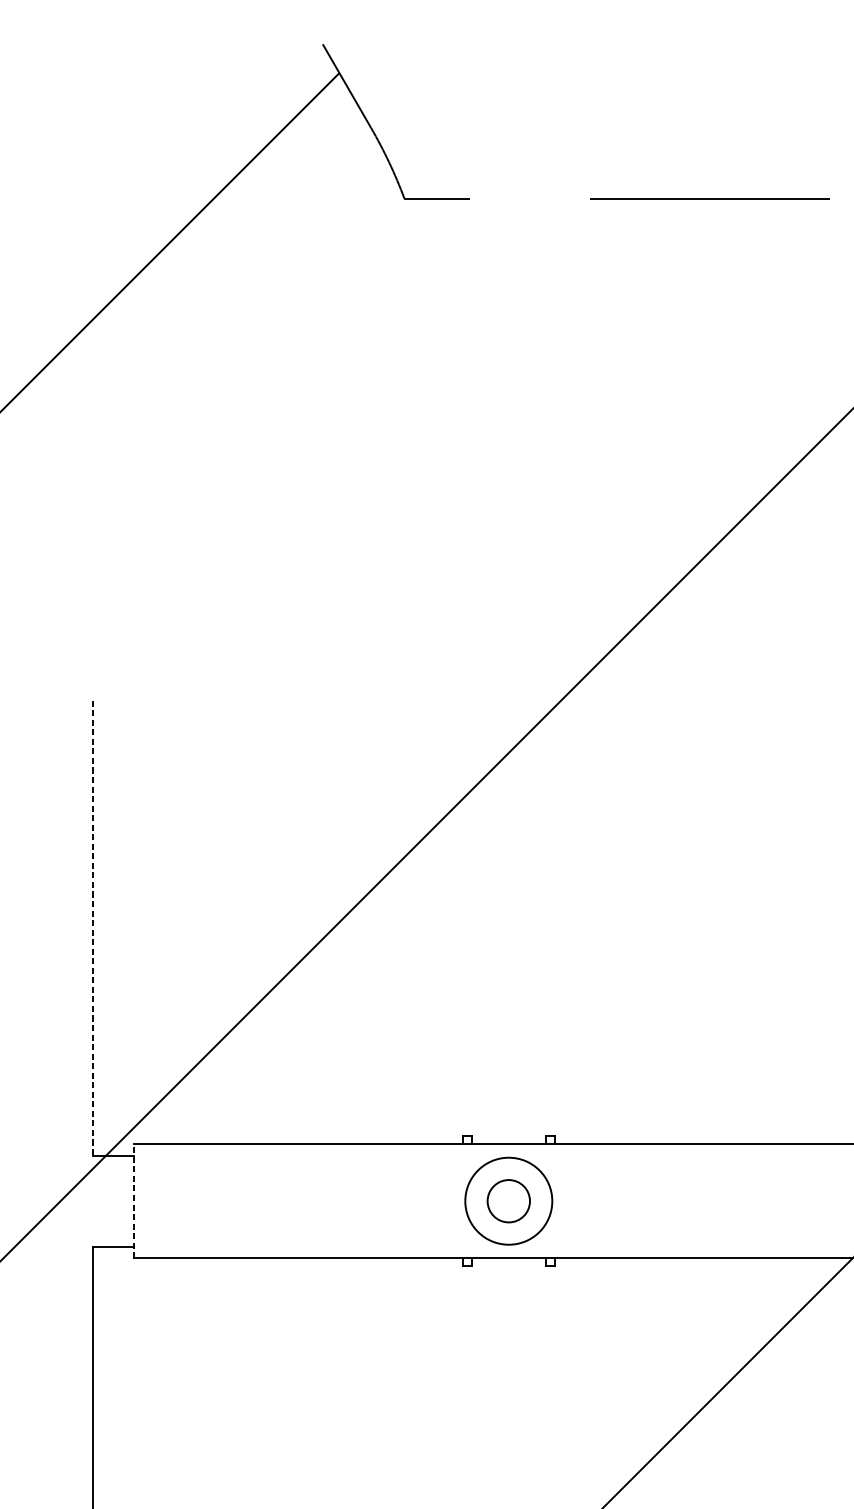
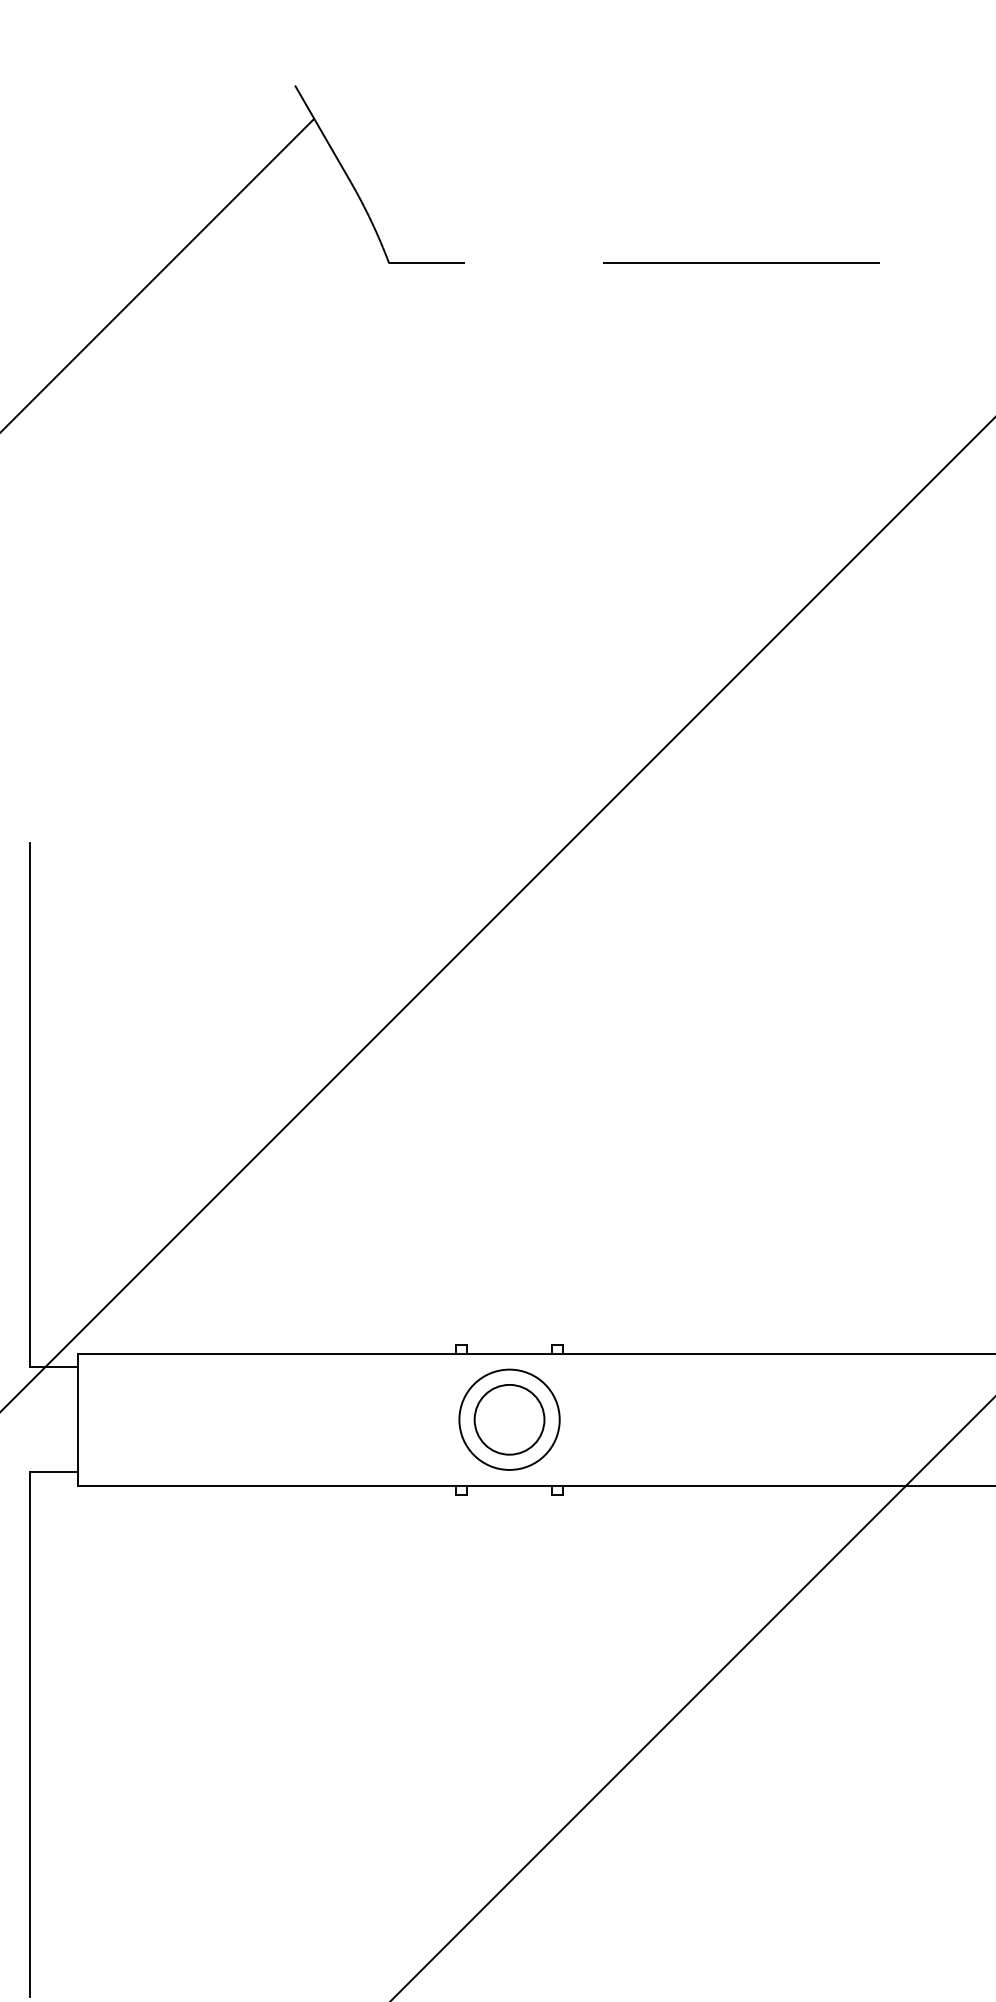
line: (93, 928) -> (30, 1105), dashed -> solid
line: (134, 1200) -> (77, 1419), dashed -> solid
circle: (508, 1200) -> (509, 1419), size x1.43

